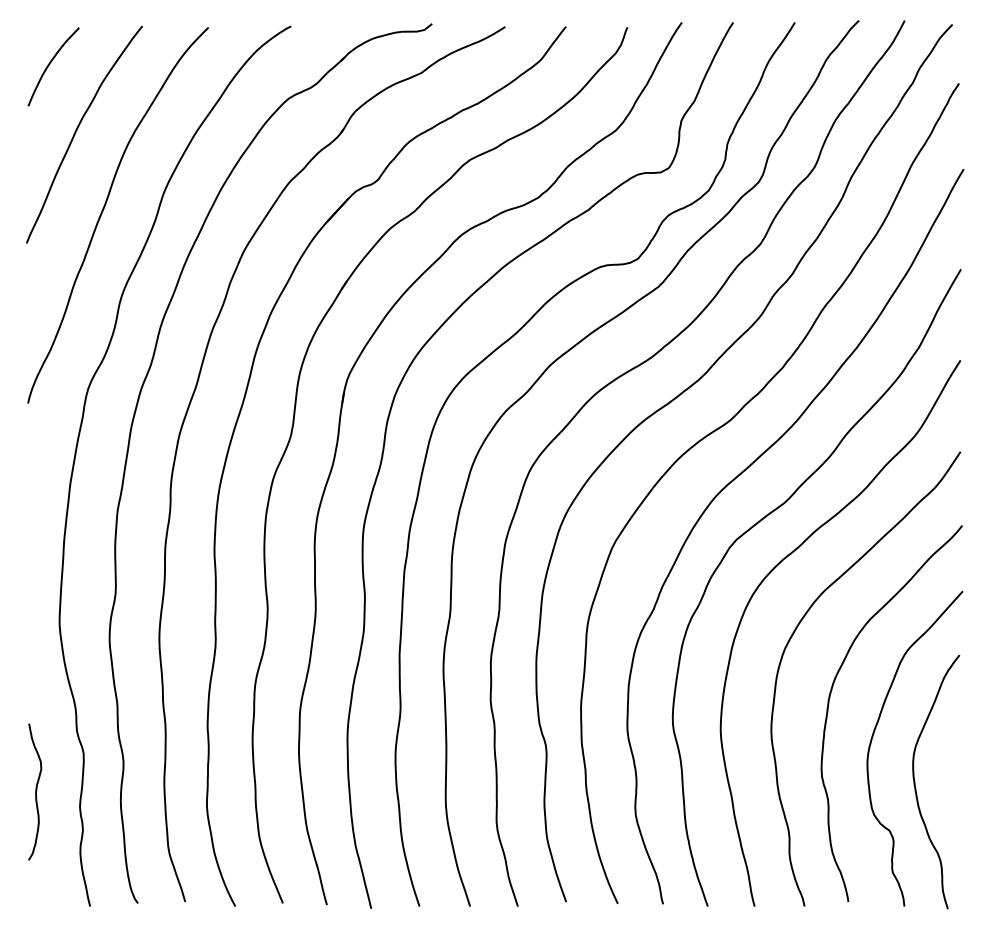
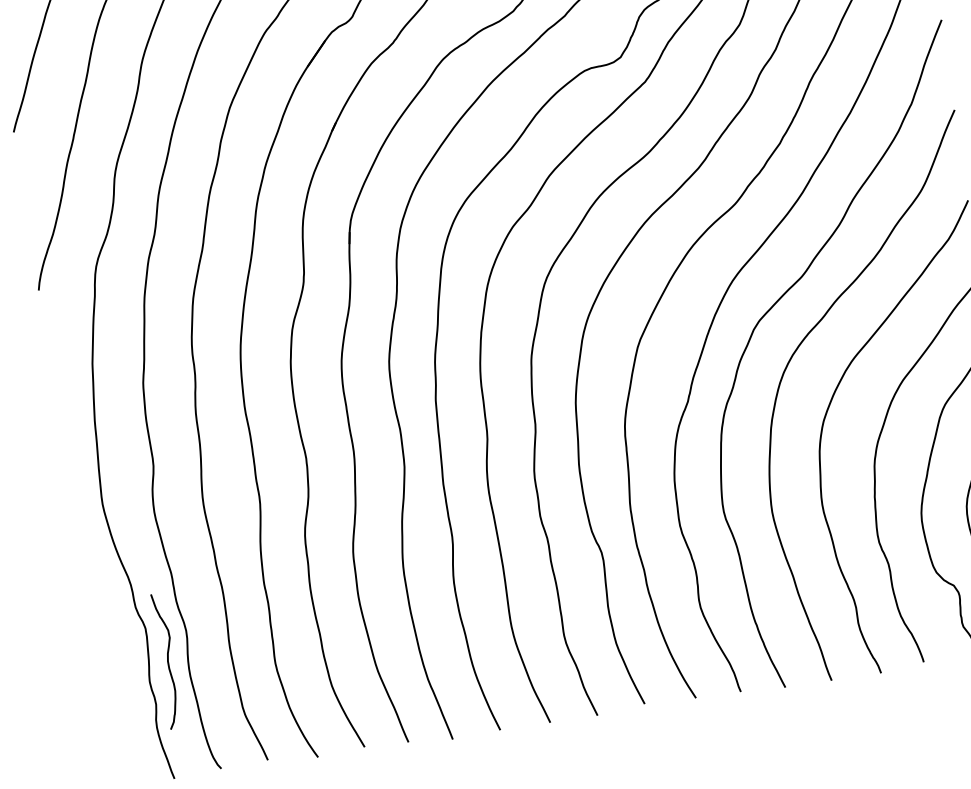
curve: (35, 791) -> (167, 660), moved

